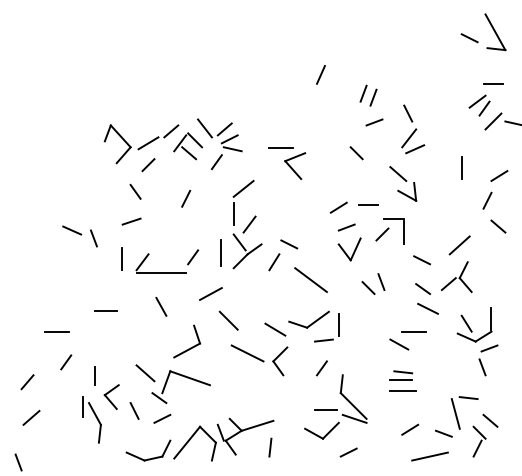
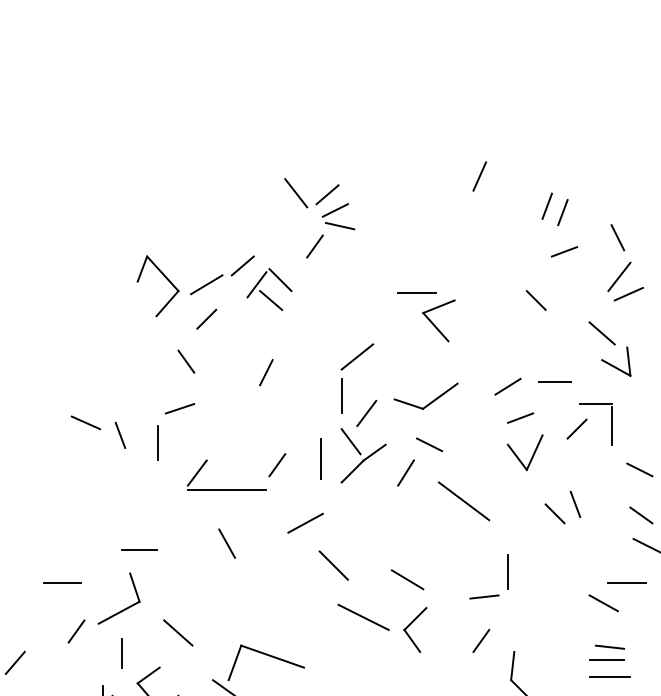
part: (219, 144) -> (319, 218), moved
line: (121, 258) -> (157, 441), moved
part: (308, 319) -> (425, 395), moved
part: (190, 347) -> (124, 607), moved
line: (145, 373) -> (178, 633), moved

